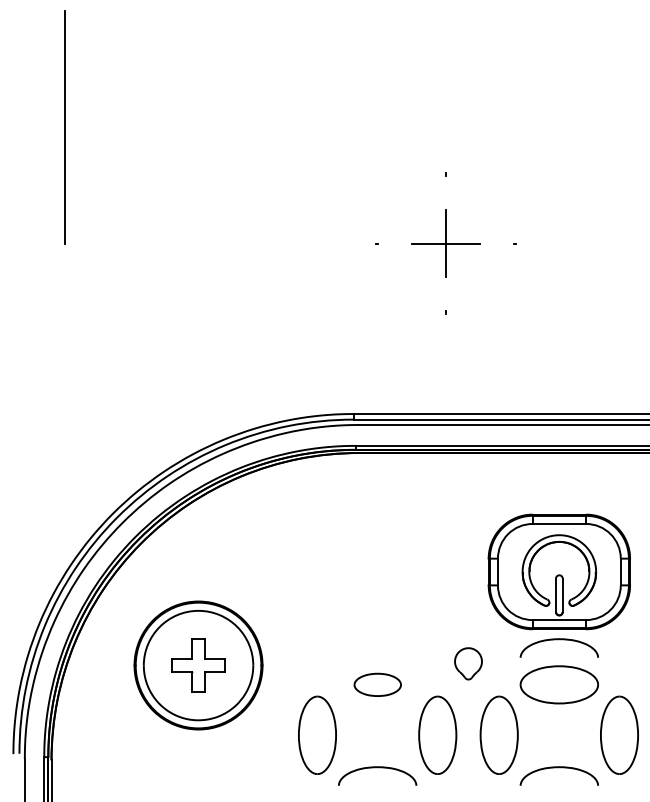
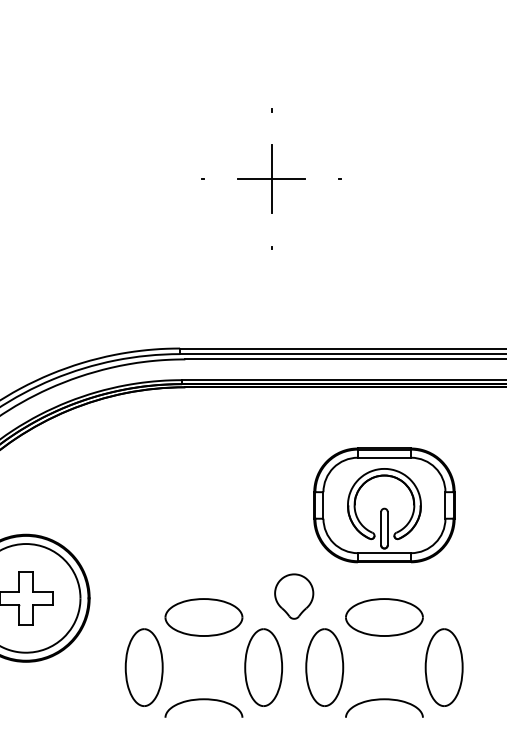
curve: (558, 640) -> (383, 573), removed
part: (468, 663) -> (294, 596), size x1.43
part: (377, 684) -> (203, 617), size x1.67

